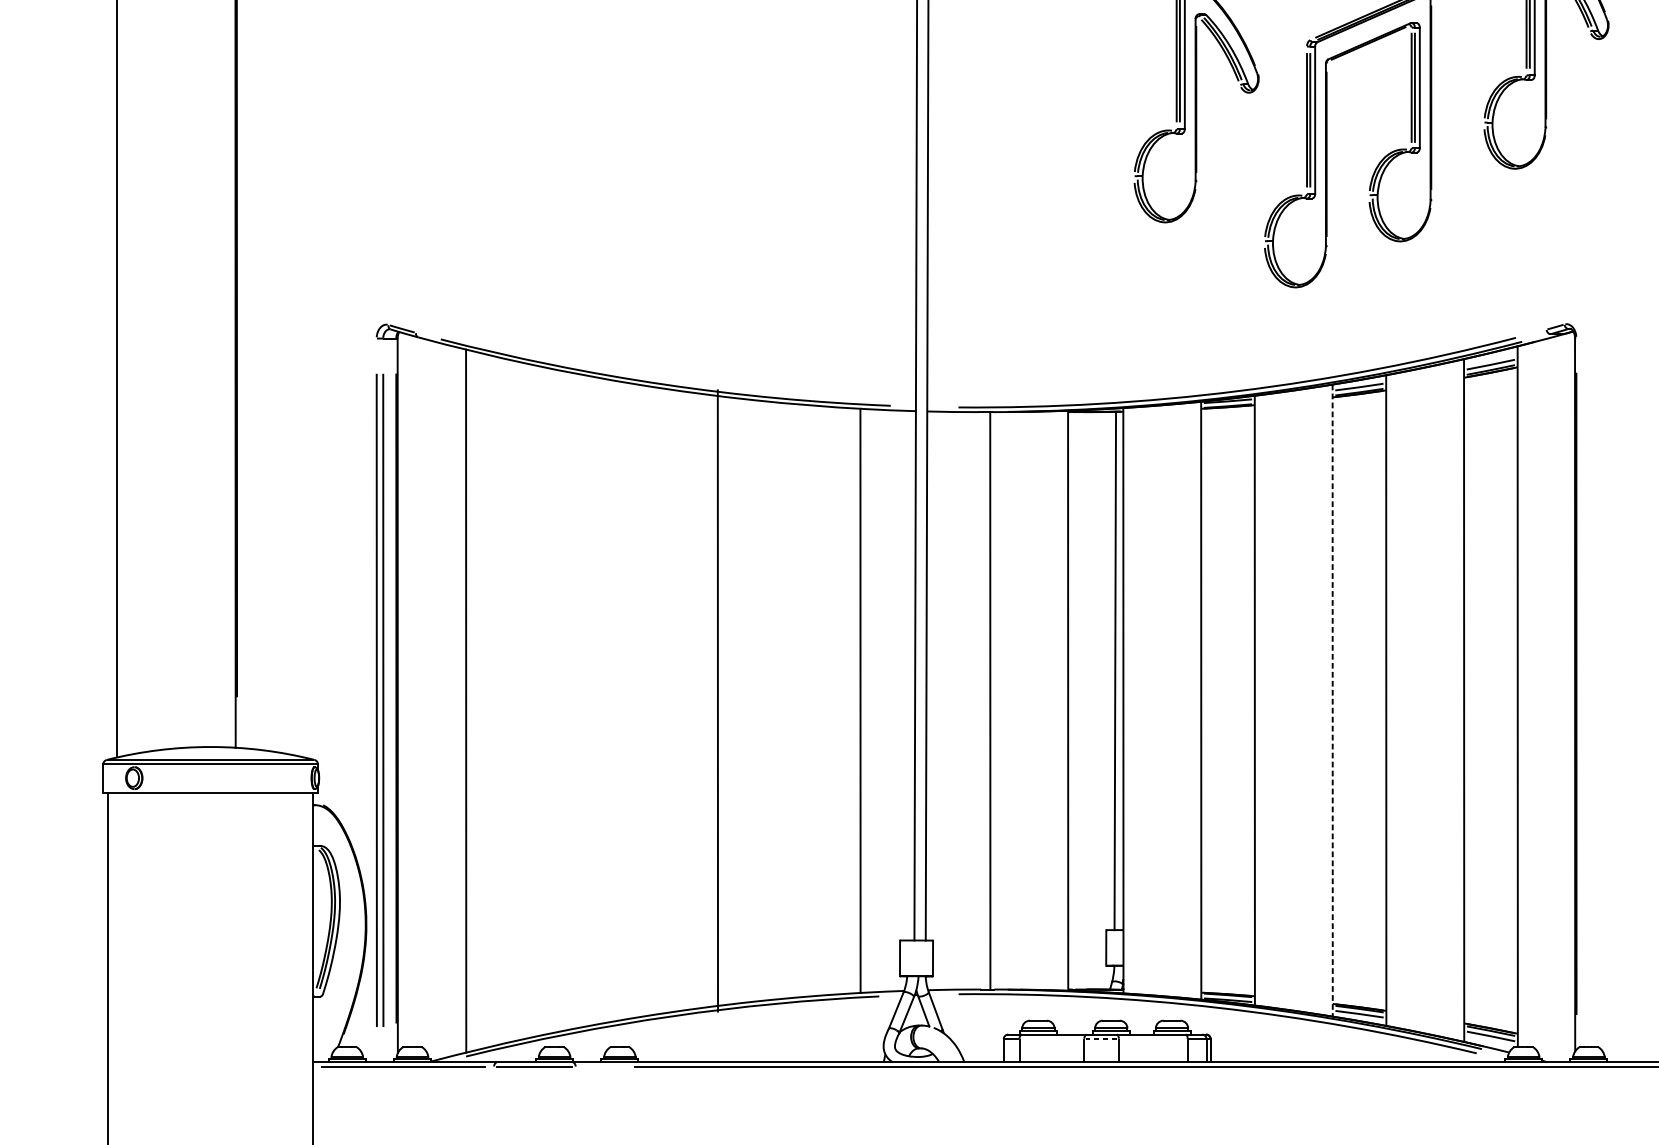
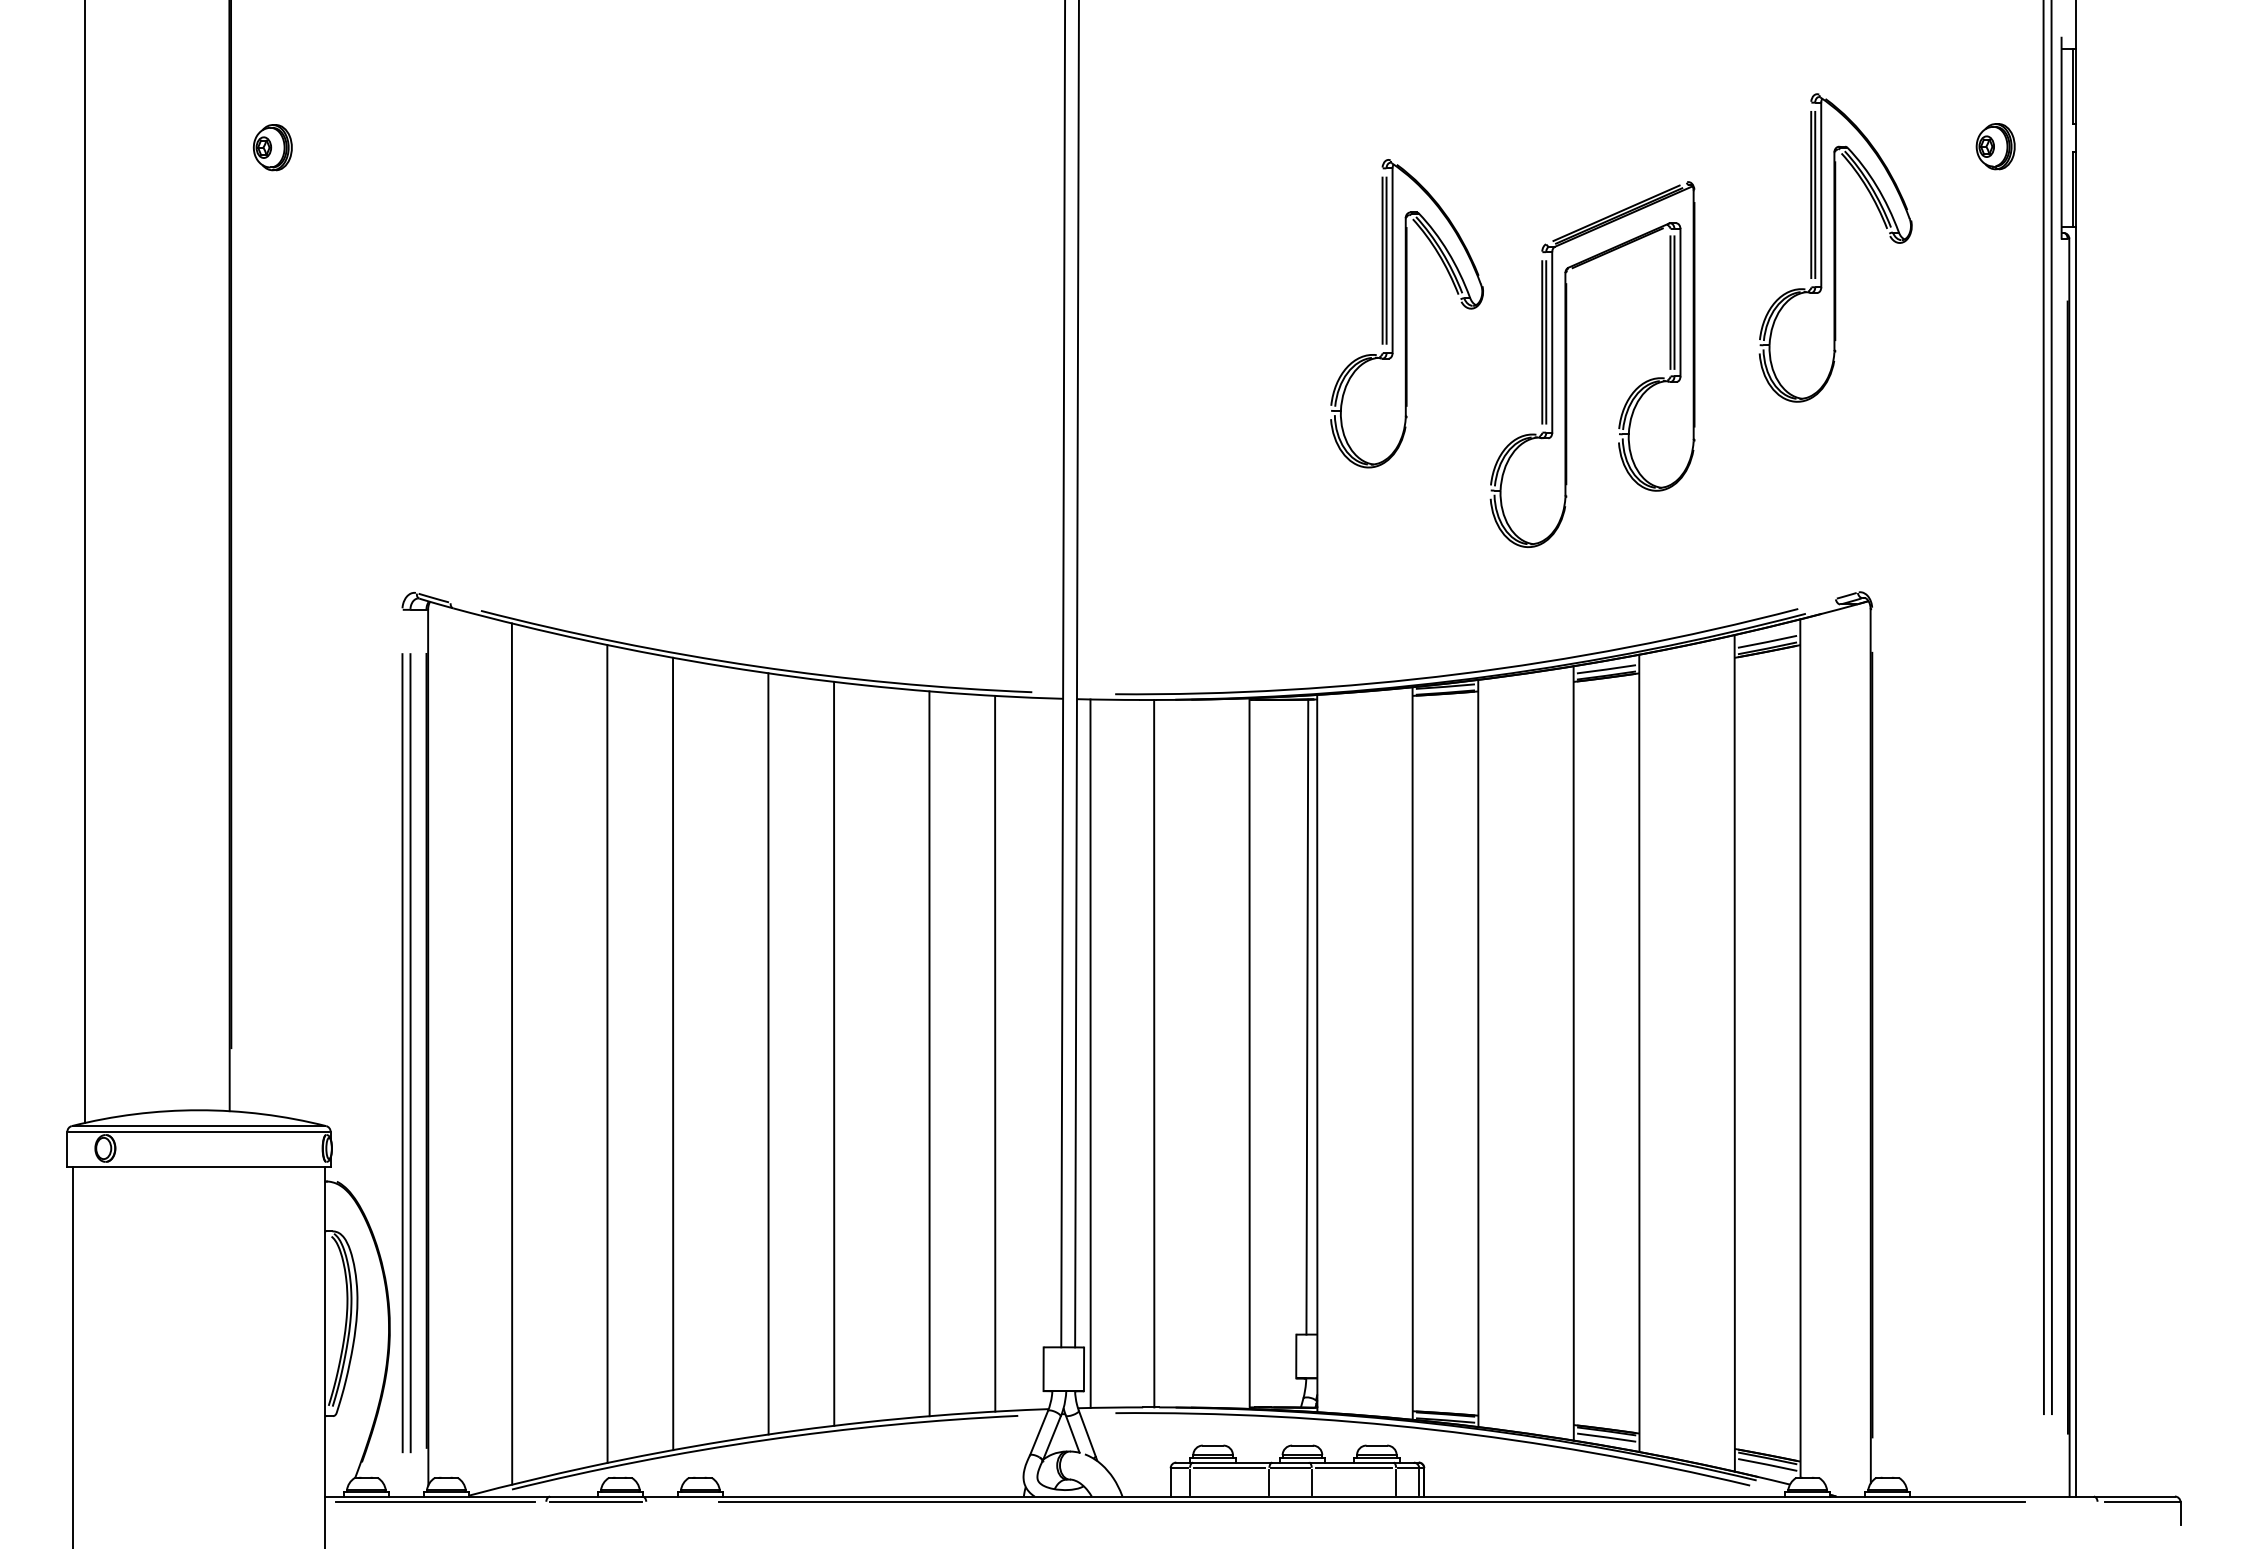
line: (544, 700) -> (607, 1053), added
line: (597, 700) -> (673, 1053), added
line: (717, 700) -> (768, 1053), moved
line: (729, 700) -> (834, 1053), added
line: (806, 700) -> (929, 1053), added
line: (938, 700) -> (1090, 1053), added
line: (1332, 700) -> (1573, 1053), dashed -> solid
line: (1051, 1039) -> (1229, 1468), added
line: (1101, 1039) -> (1290, 1468), dashed -> solid
line: (1152, 1039) -> (1353, 1468), added

